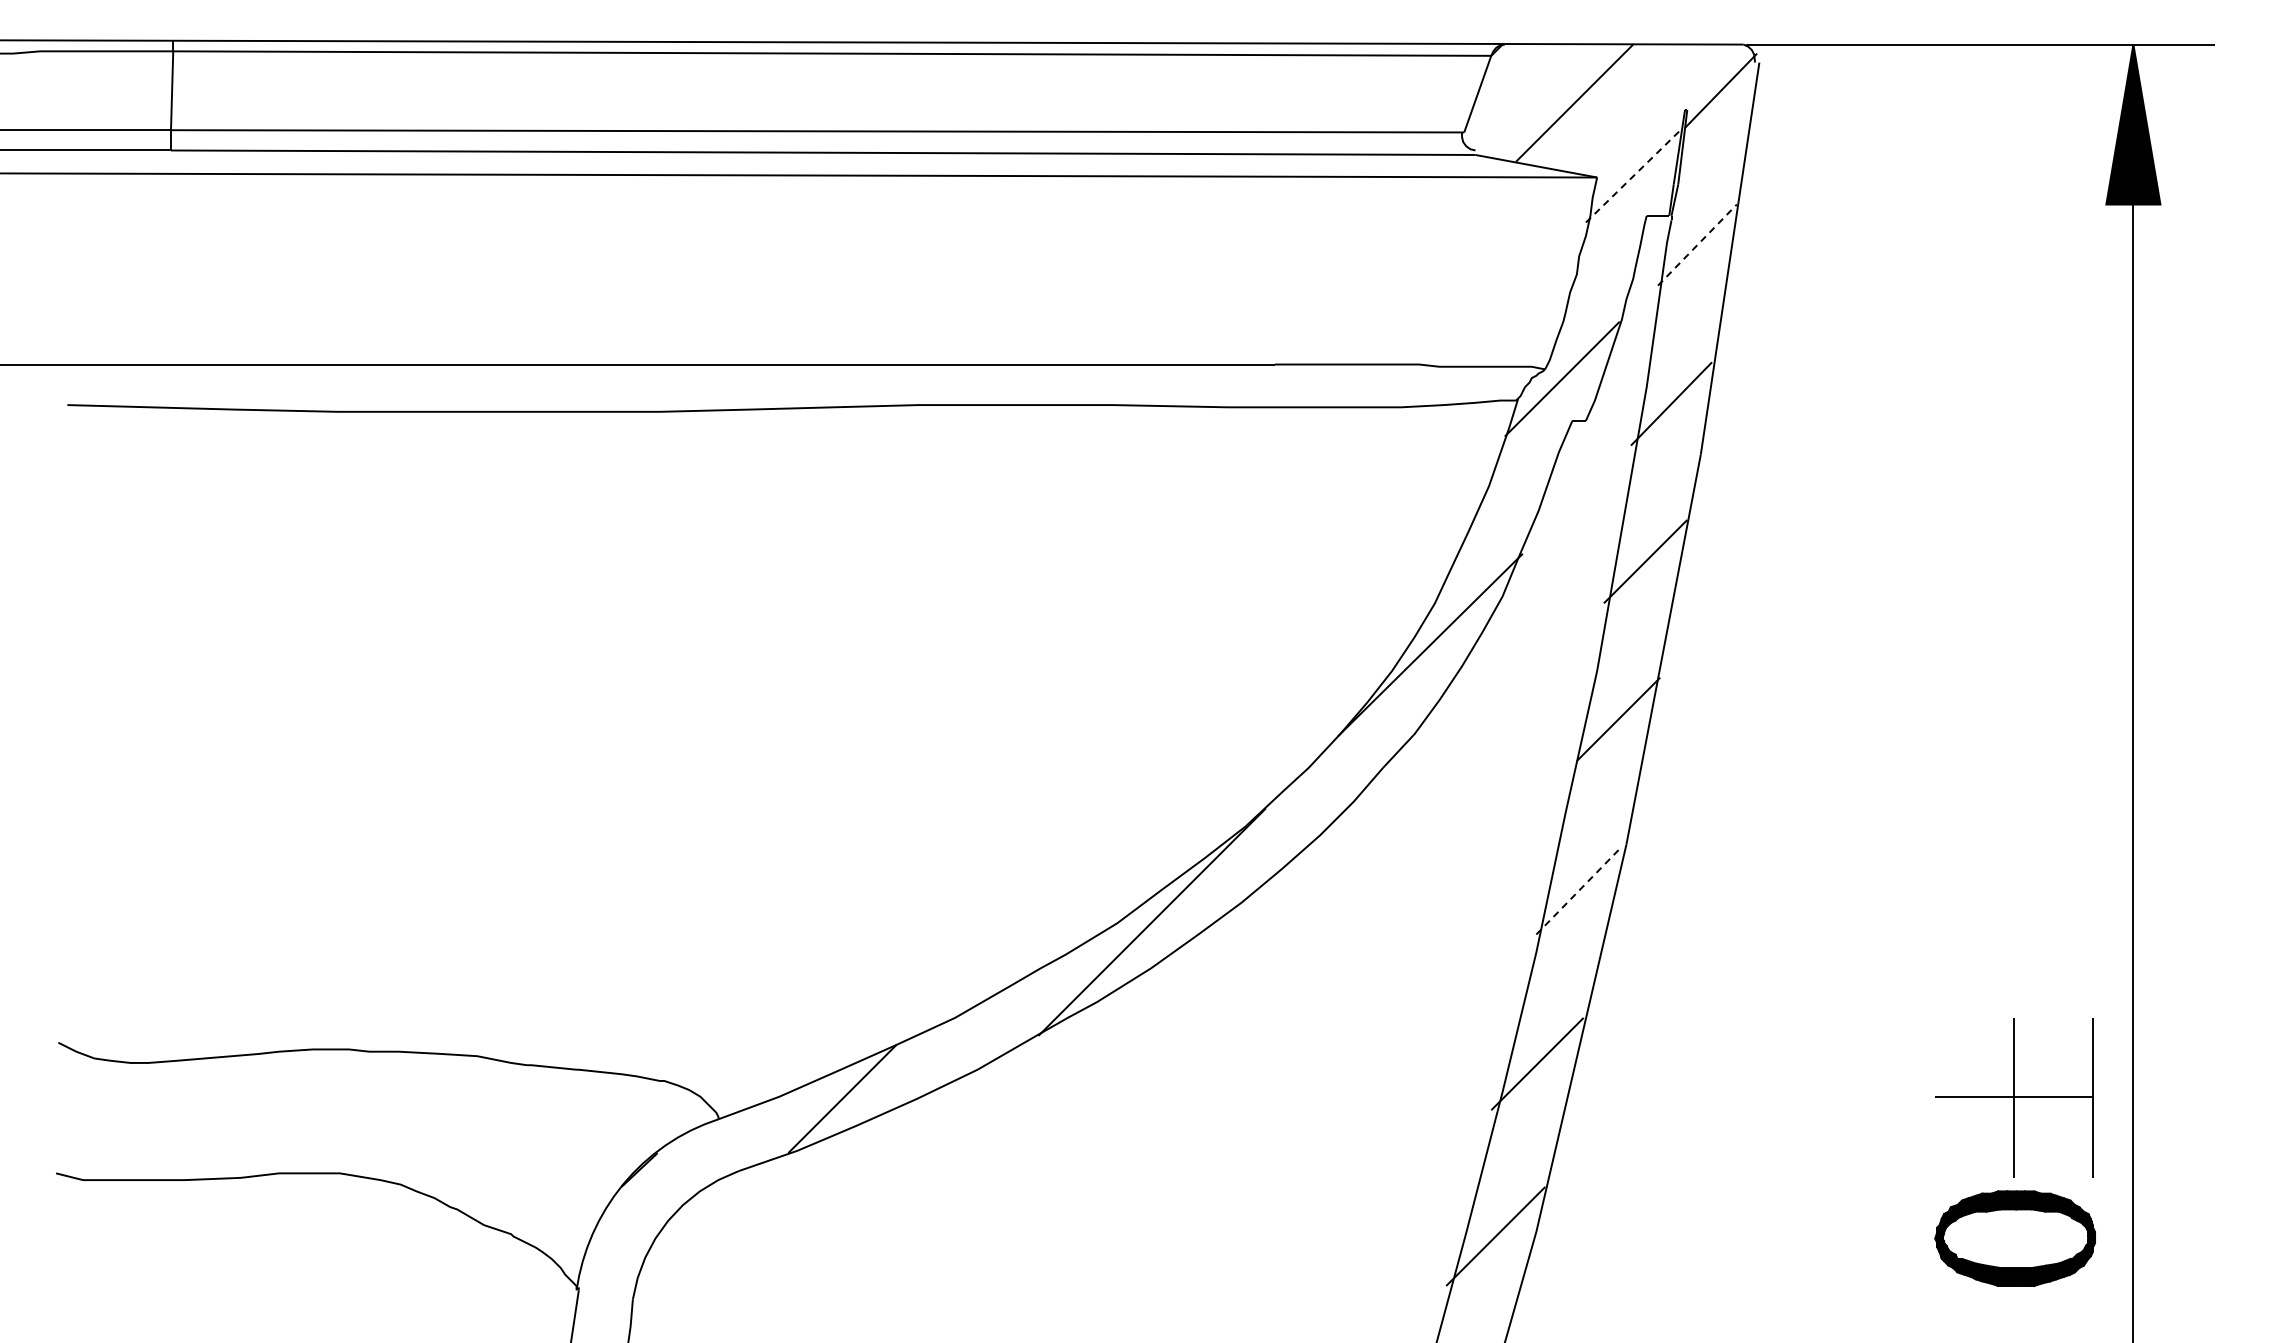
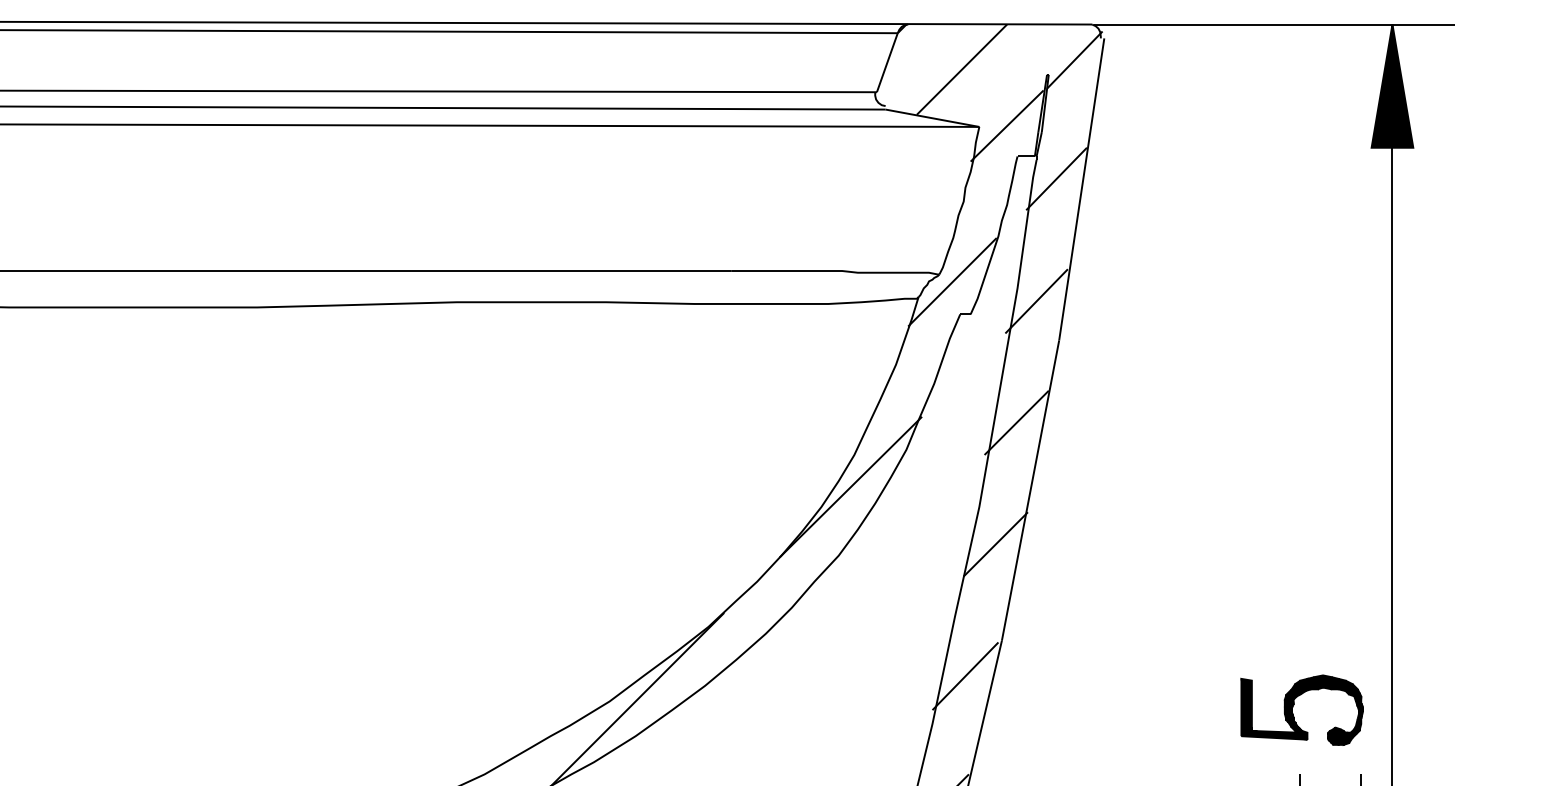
line: (1633, 176) -> (1007, 126), dashed -> solid
line: (1697, 245) -> (1056, 179), dashed -> solid
line: (1579, 890) -> (965, 676), dashed -> solid
part: (2005, 929) -> (1293, 706), added

